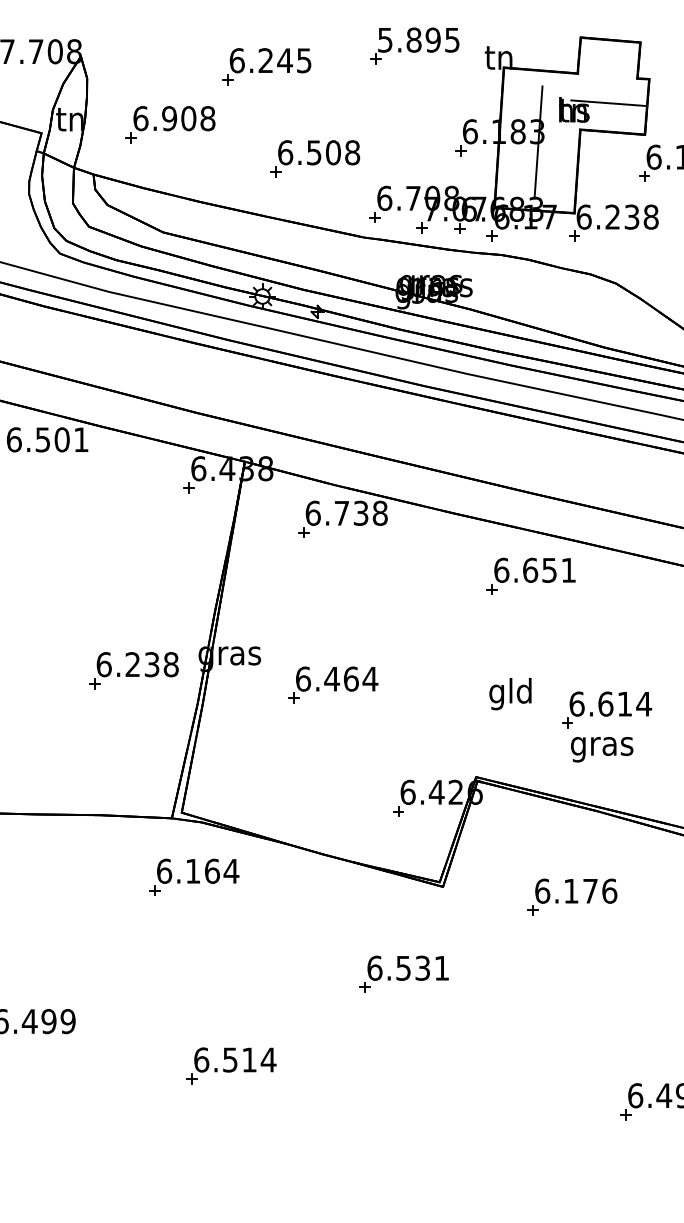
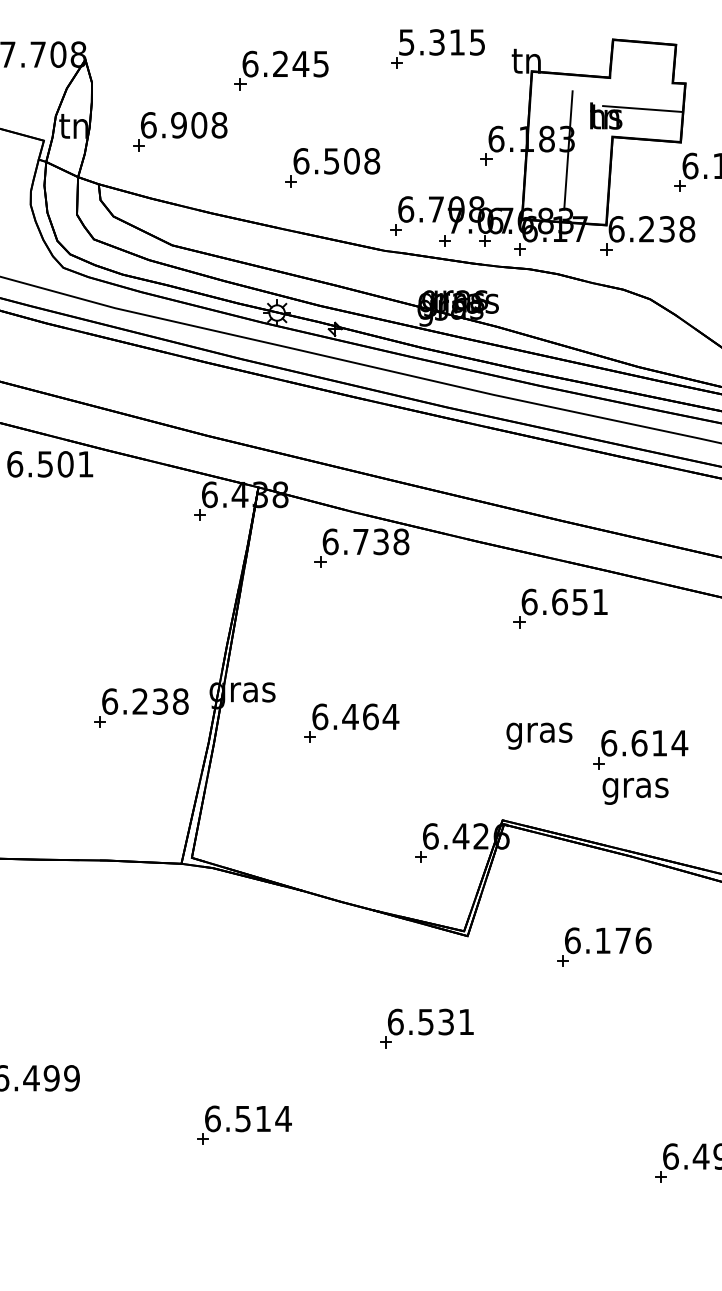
text: (423, 39) -> (447, 41), 5.895 -> 5.315
text: (510, 694) -> (538, 733), gld -> gras
part: (194, 876) -> (205, 925), removed

